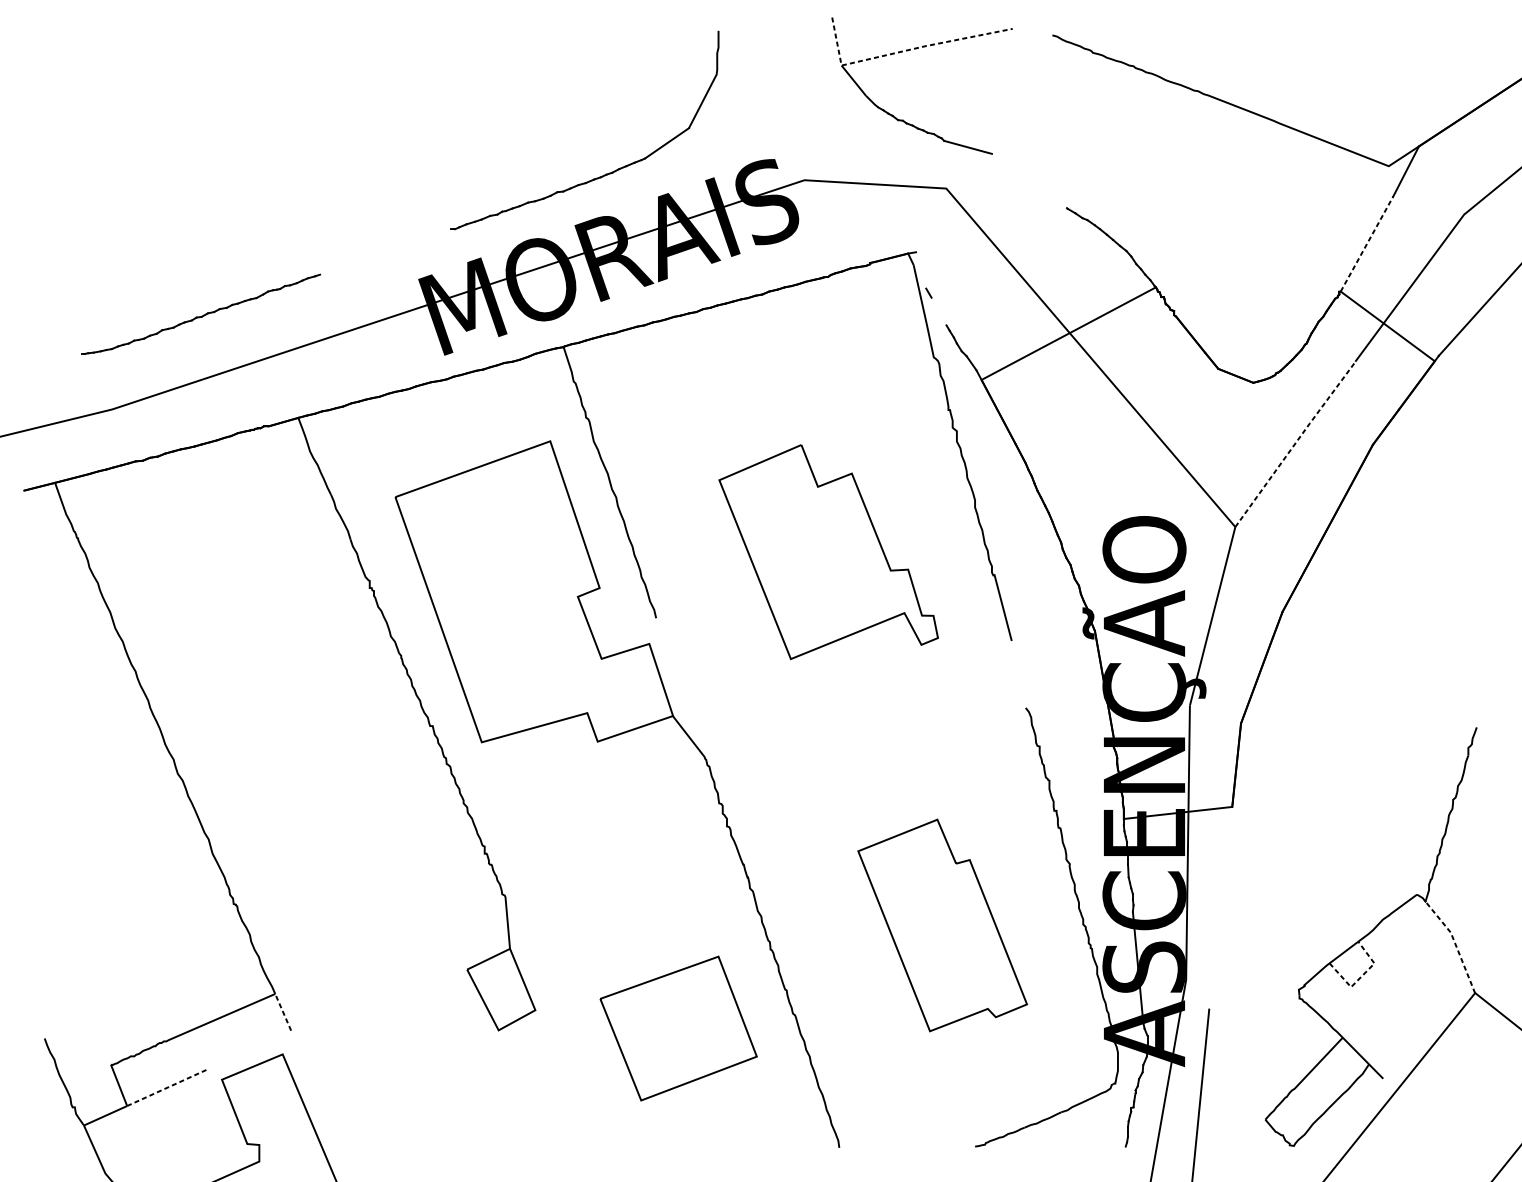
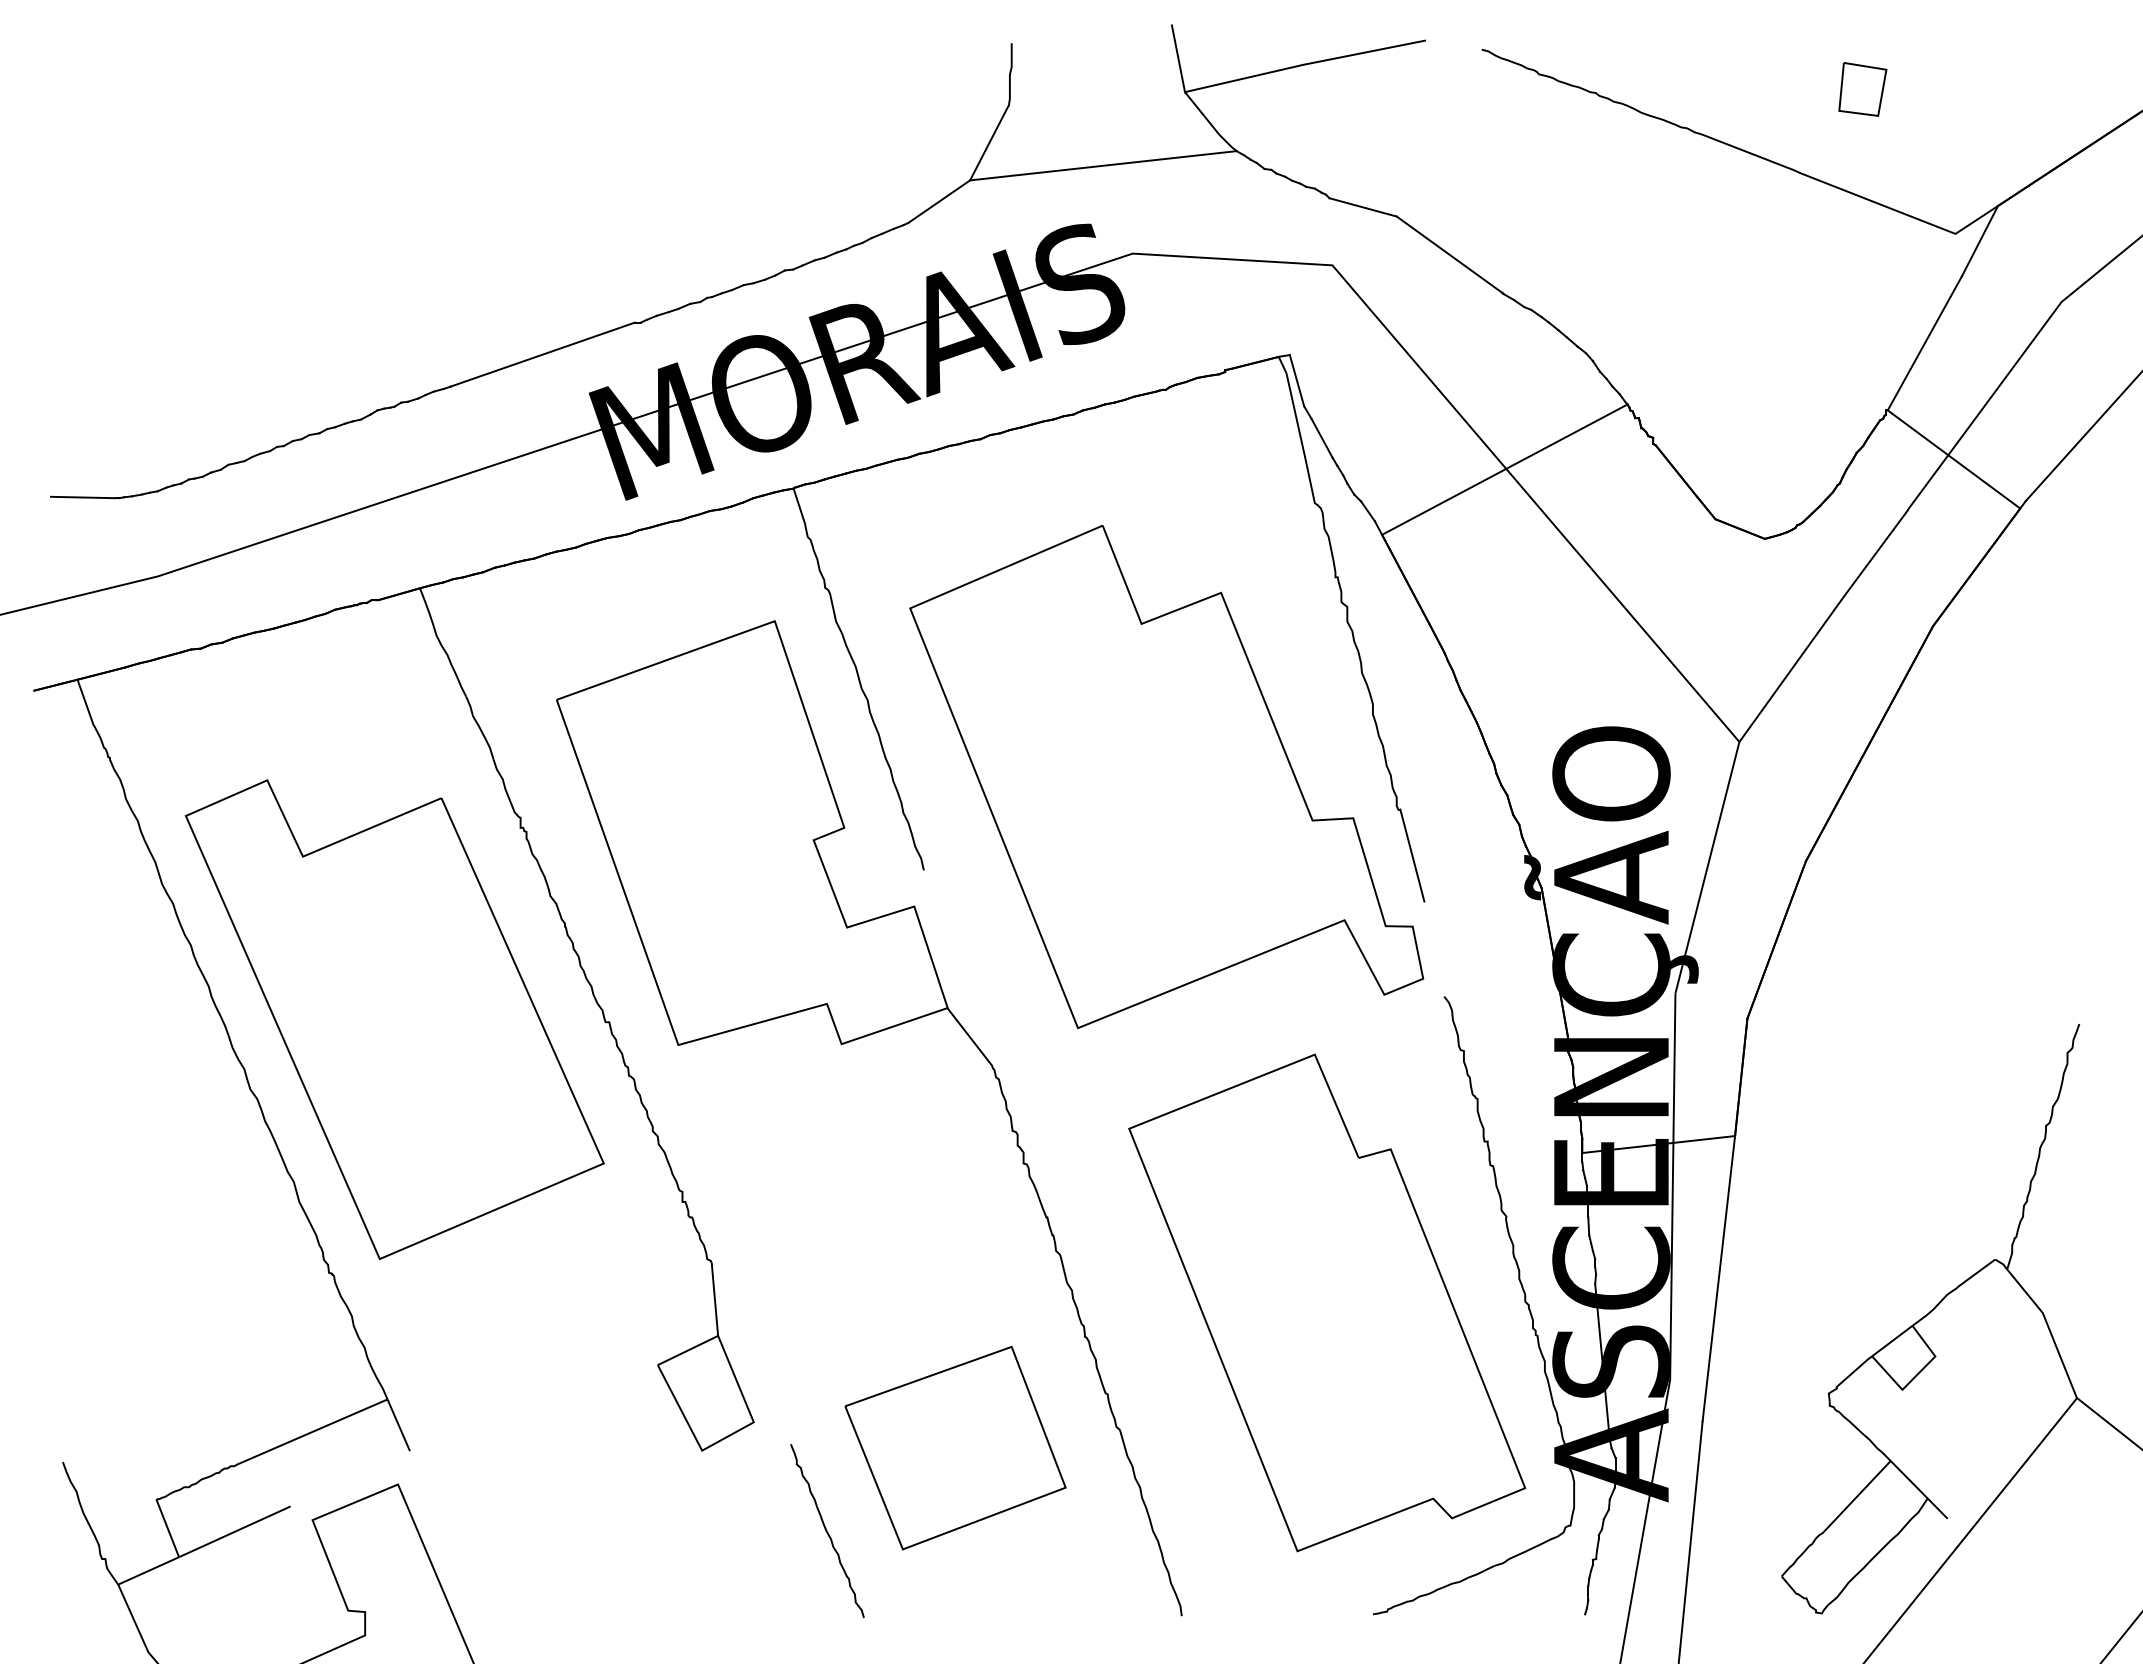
line: (903, 51) -> (1272, 72), dashed -> solid
part: (1322, 63) -> (1862, 89), added
line: (783, 117) -> (1103, 165), added
line: (1029, 180) -> (1449, 254), added
line: (1366, 244) -> (1924, 343), dashed -> solid
line: (385, 251) -> (542, 354), added
line: (920, 270) -> (1296, 380), added
line: (938, 311) -> (1321, 438), added
line: (59, 353) -> (83, 497), added
line: (1295, 443) -> (1823, 624), dashed -> solid
part: (828, 552) -> (1166, 777), size x1.67
part: (280, 724) -> (394, 1019), added
line: (1220, 908) -> (1718, 1278), added
part: (942, 925) -> (1327, 1302), size x1.67
line: (1455, 944) -> (2049, 1329), dashed -> solid
line: (1361, 976) -> (1917, 1374), dashed -> solid
line: (283, 1011) -> (398, 1424), dashed -> solid
curve: (587, 1087) -> (827, 1531), added
line: (166, 1088) -> (234, 1532), dashed -> solid

